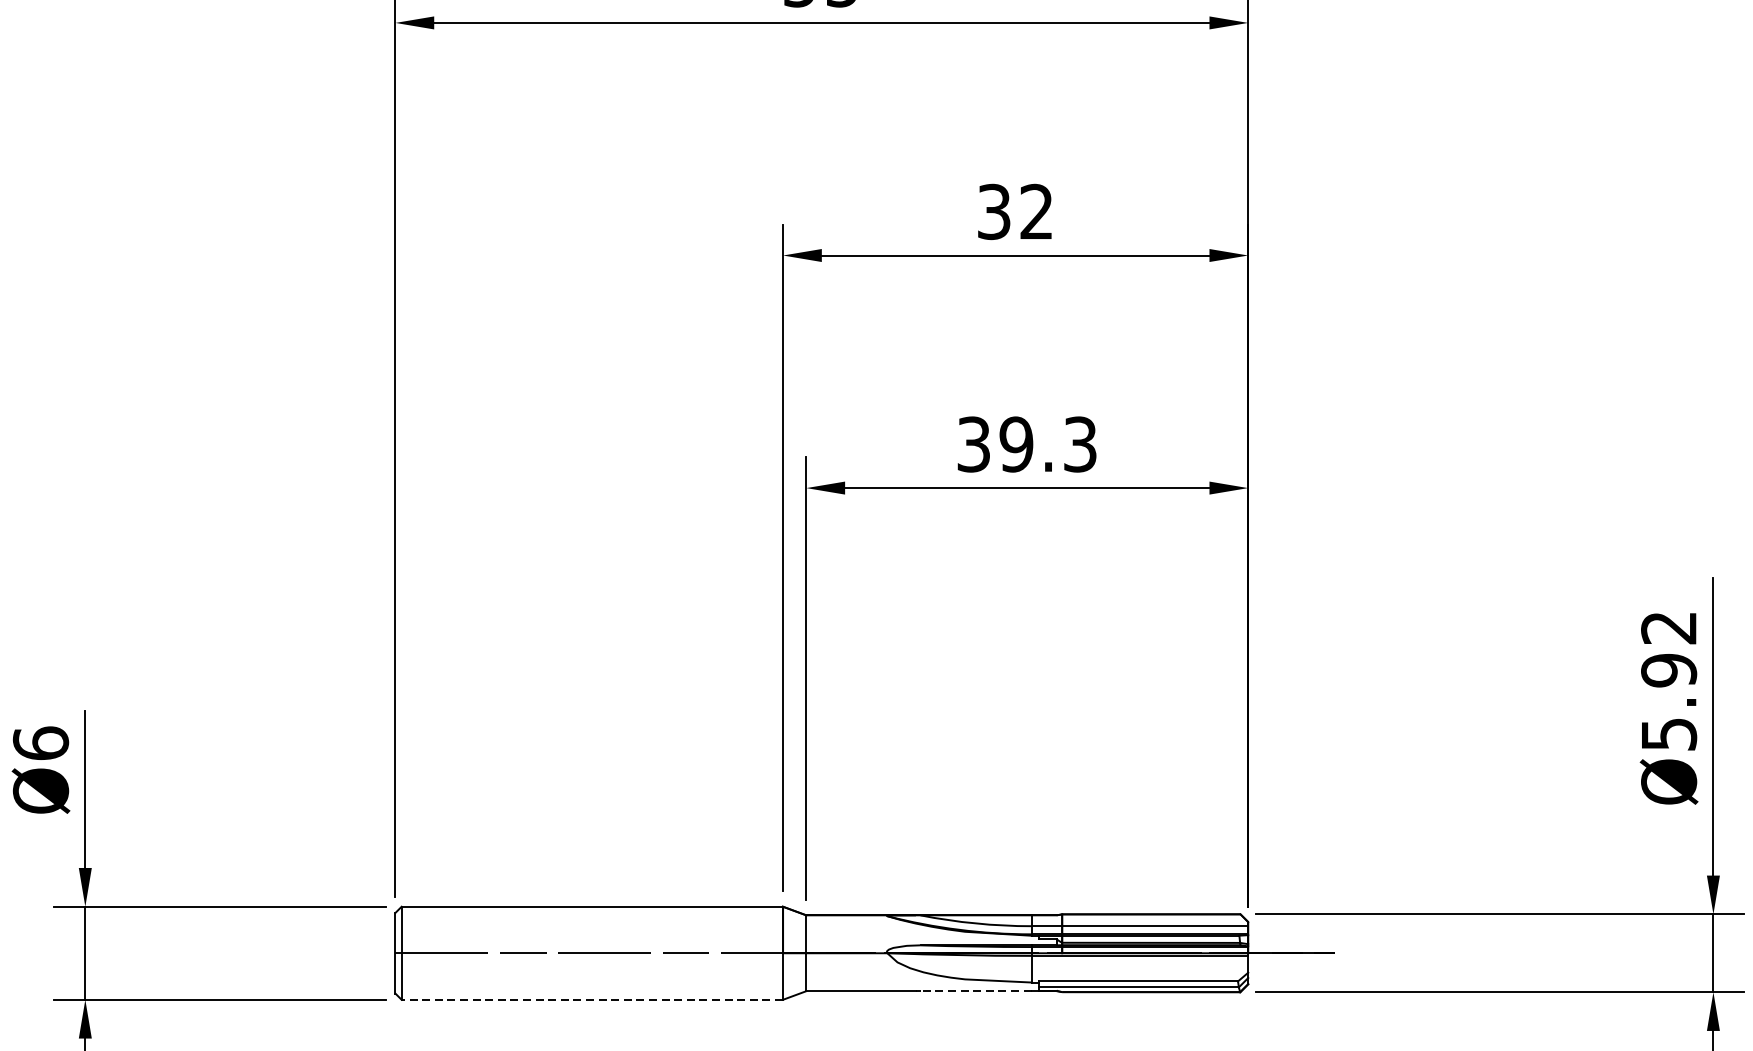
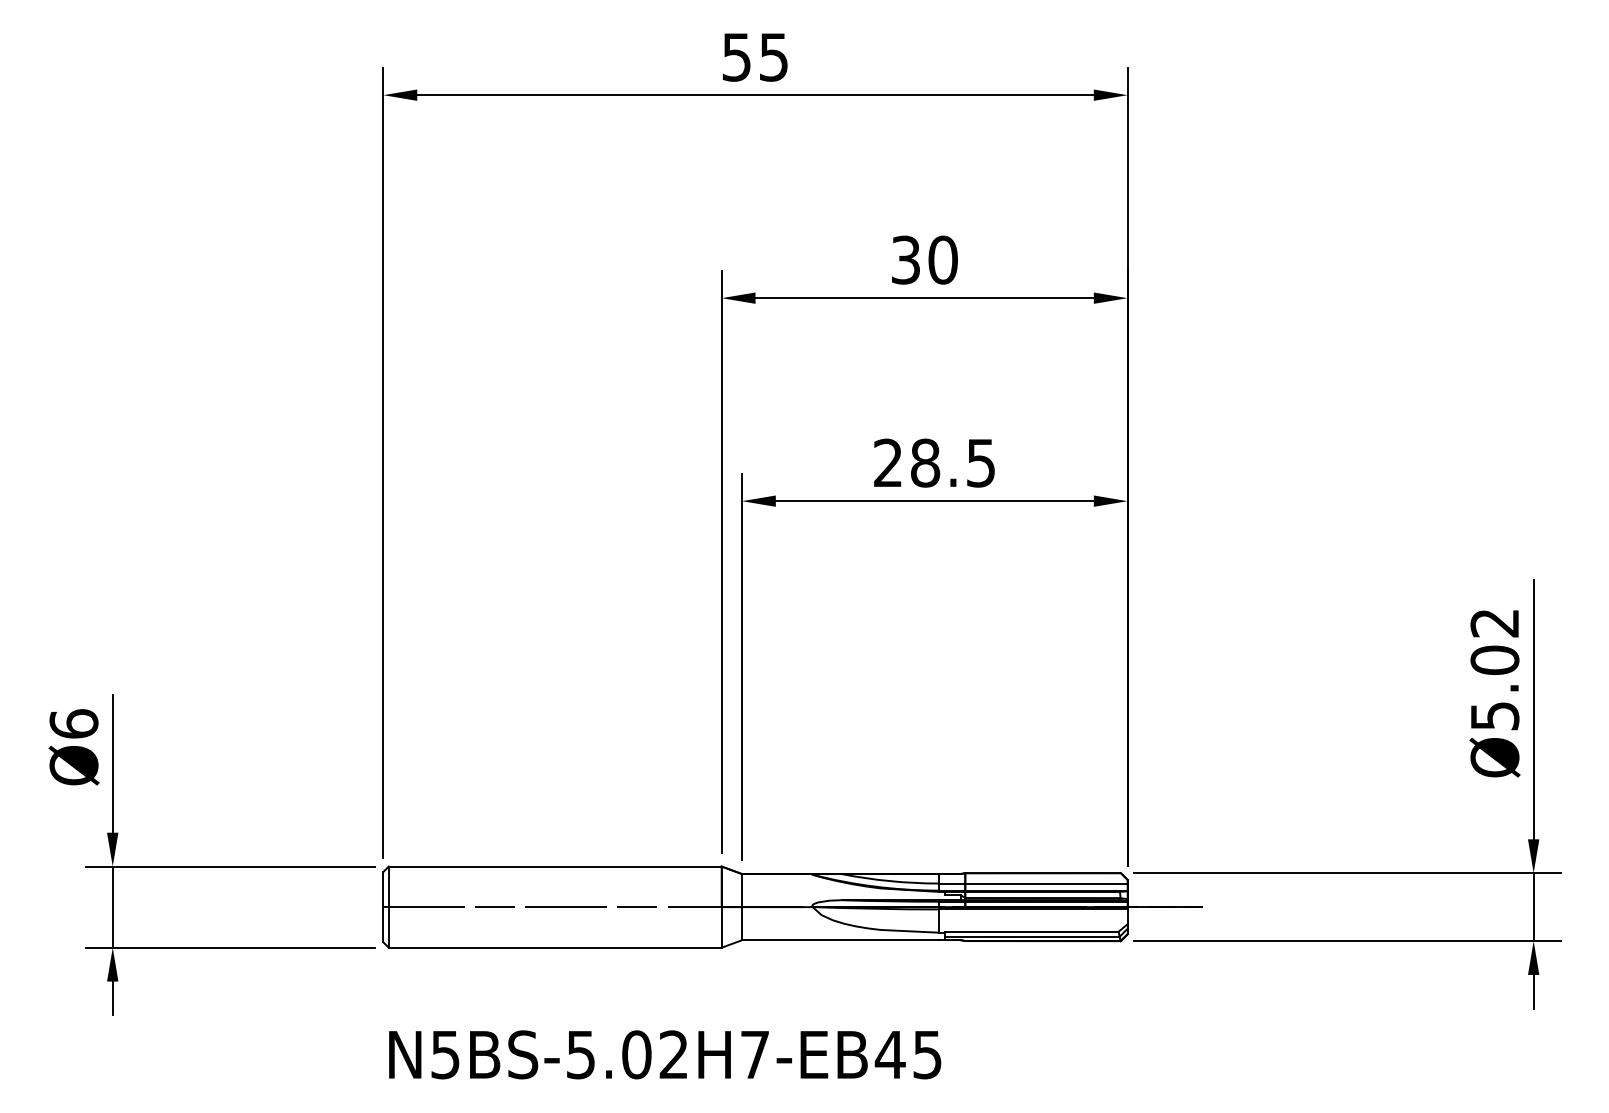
text: (1036, 211) -> (942, 259), 32 -> 30
text: (1026, 443) -> (934, 462), 39.3 -> 28.5
text: (1668, 670) -> (1494, 660), Ø5.92 -> Ø5.02
line: (975, 991) -> (889, 940), dashed -> solid
line: (591, 999) -> (554, 947), dashed -> solid

